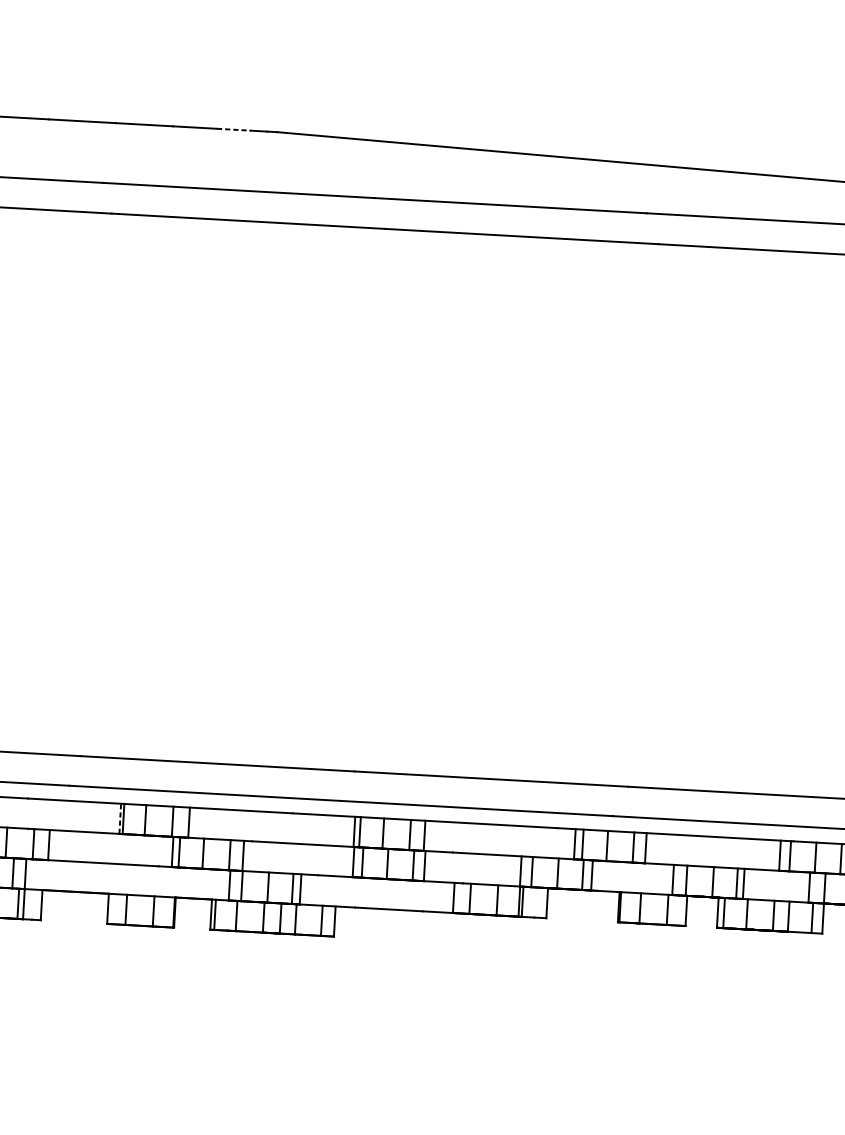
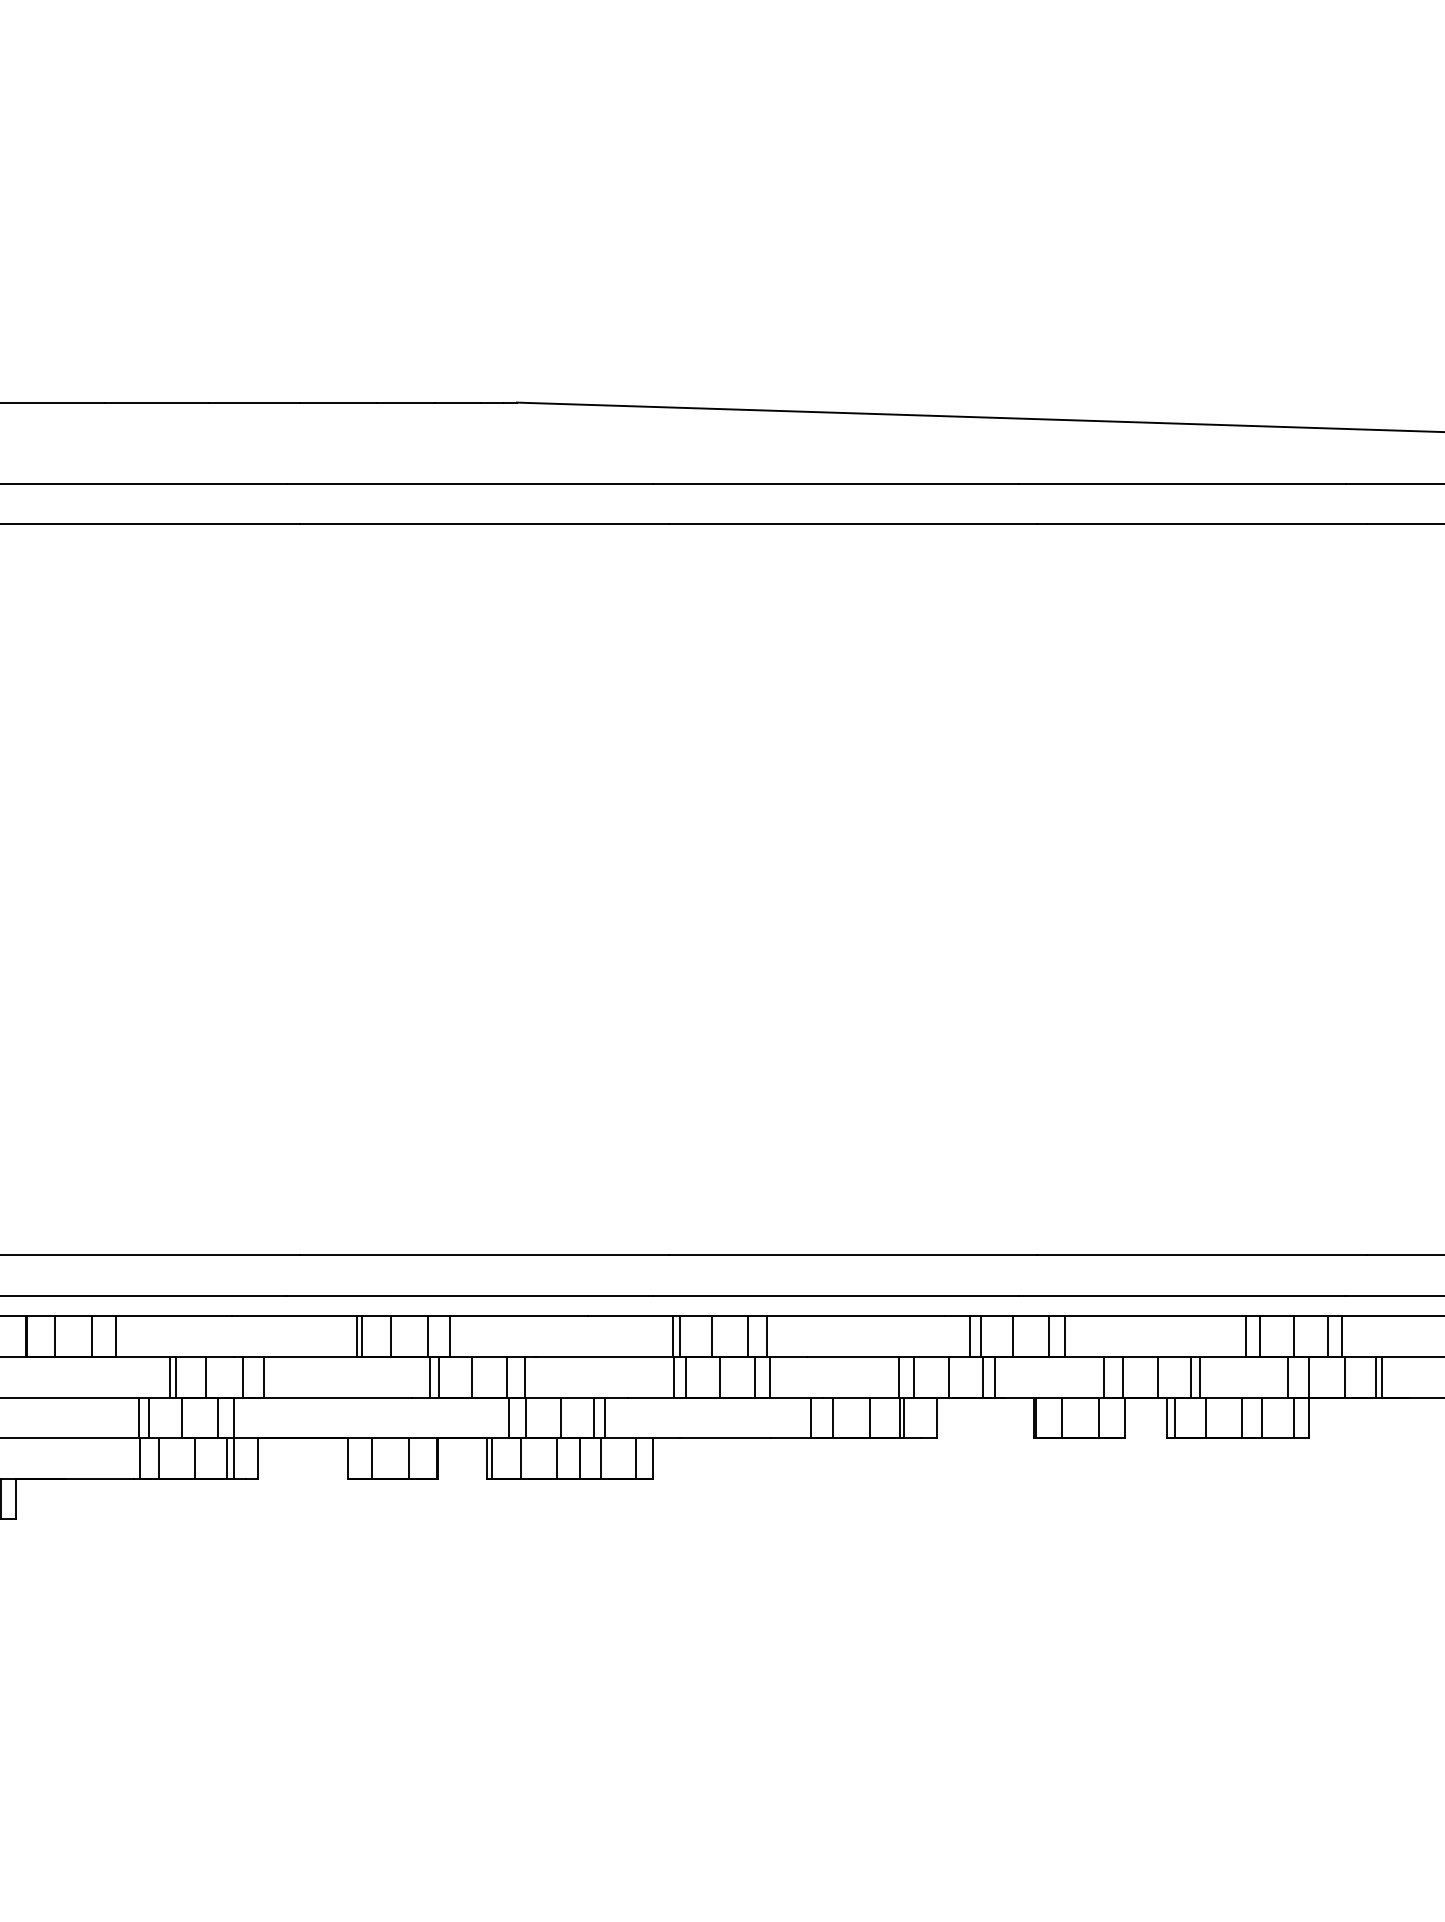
line: (234, 129) -> (458, 402), dashed -> solid
line: (120, 818) -> (357, 1336), dashed -> solid

